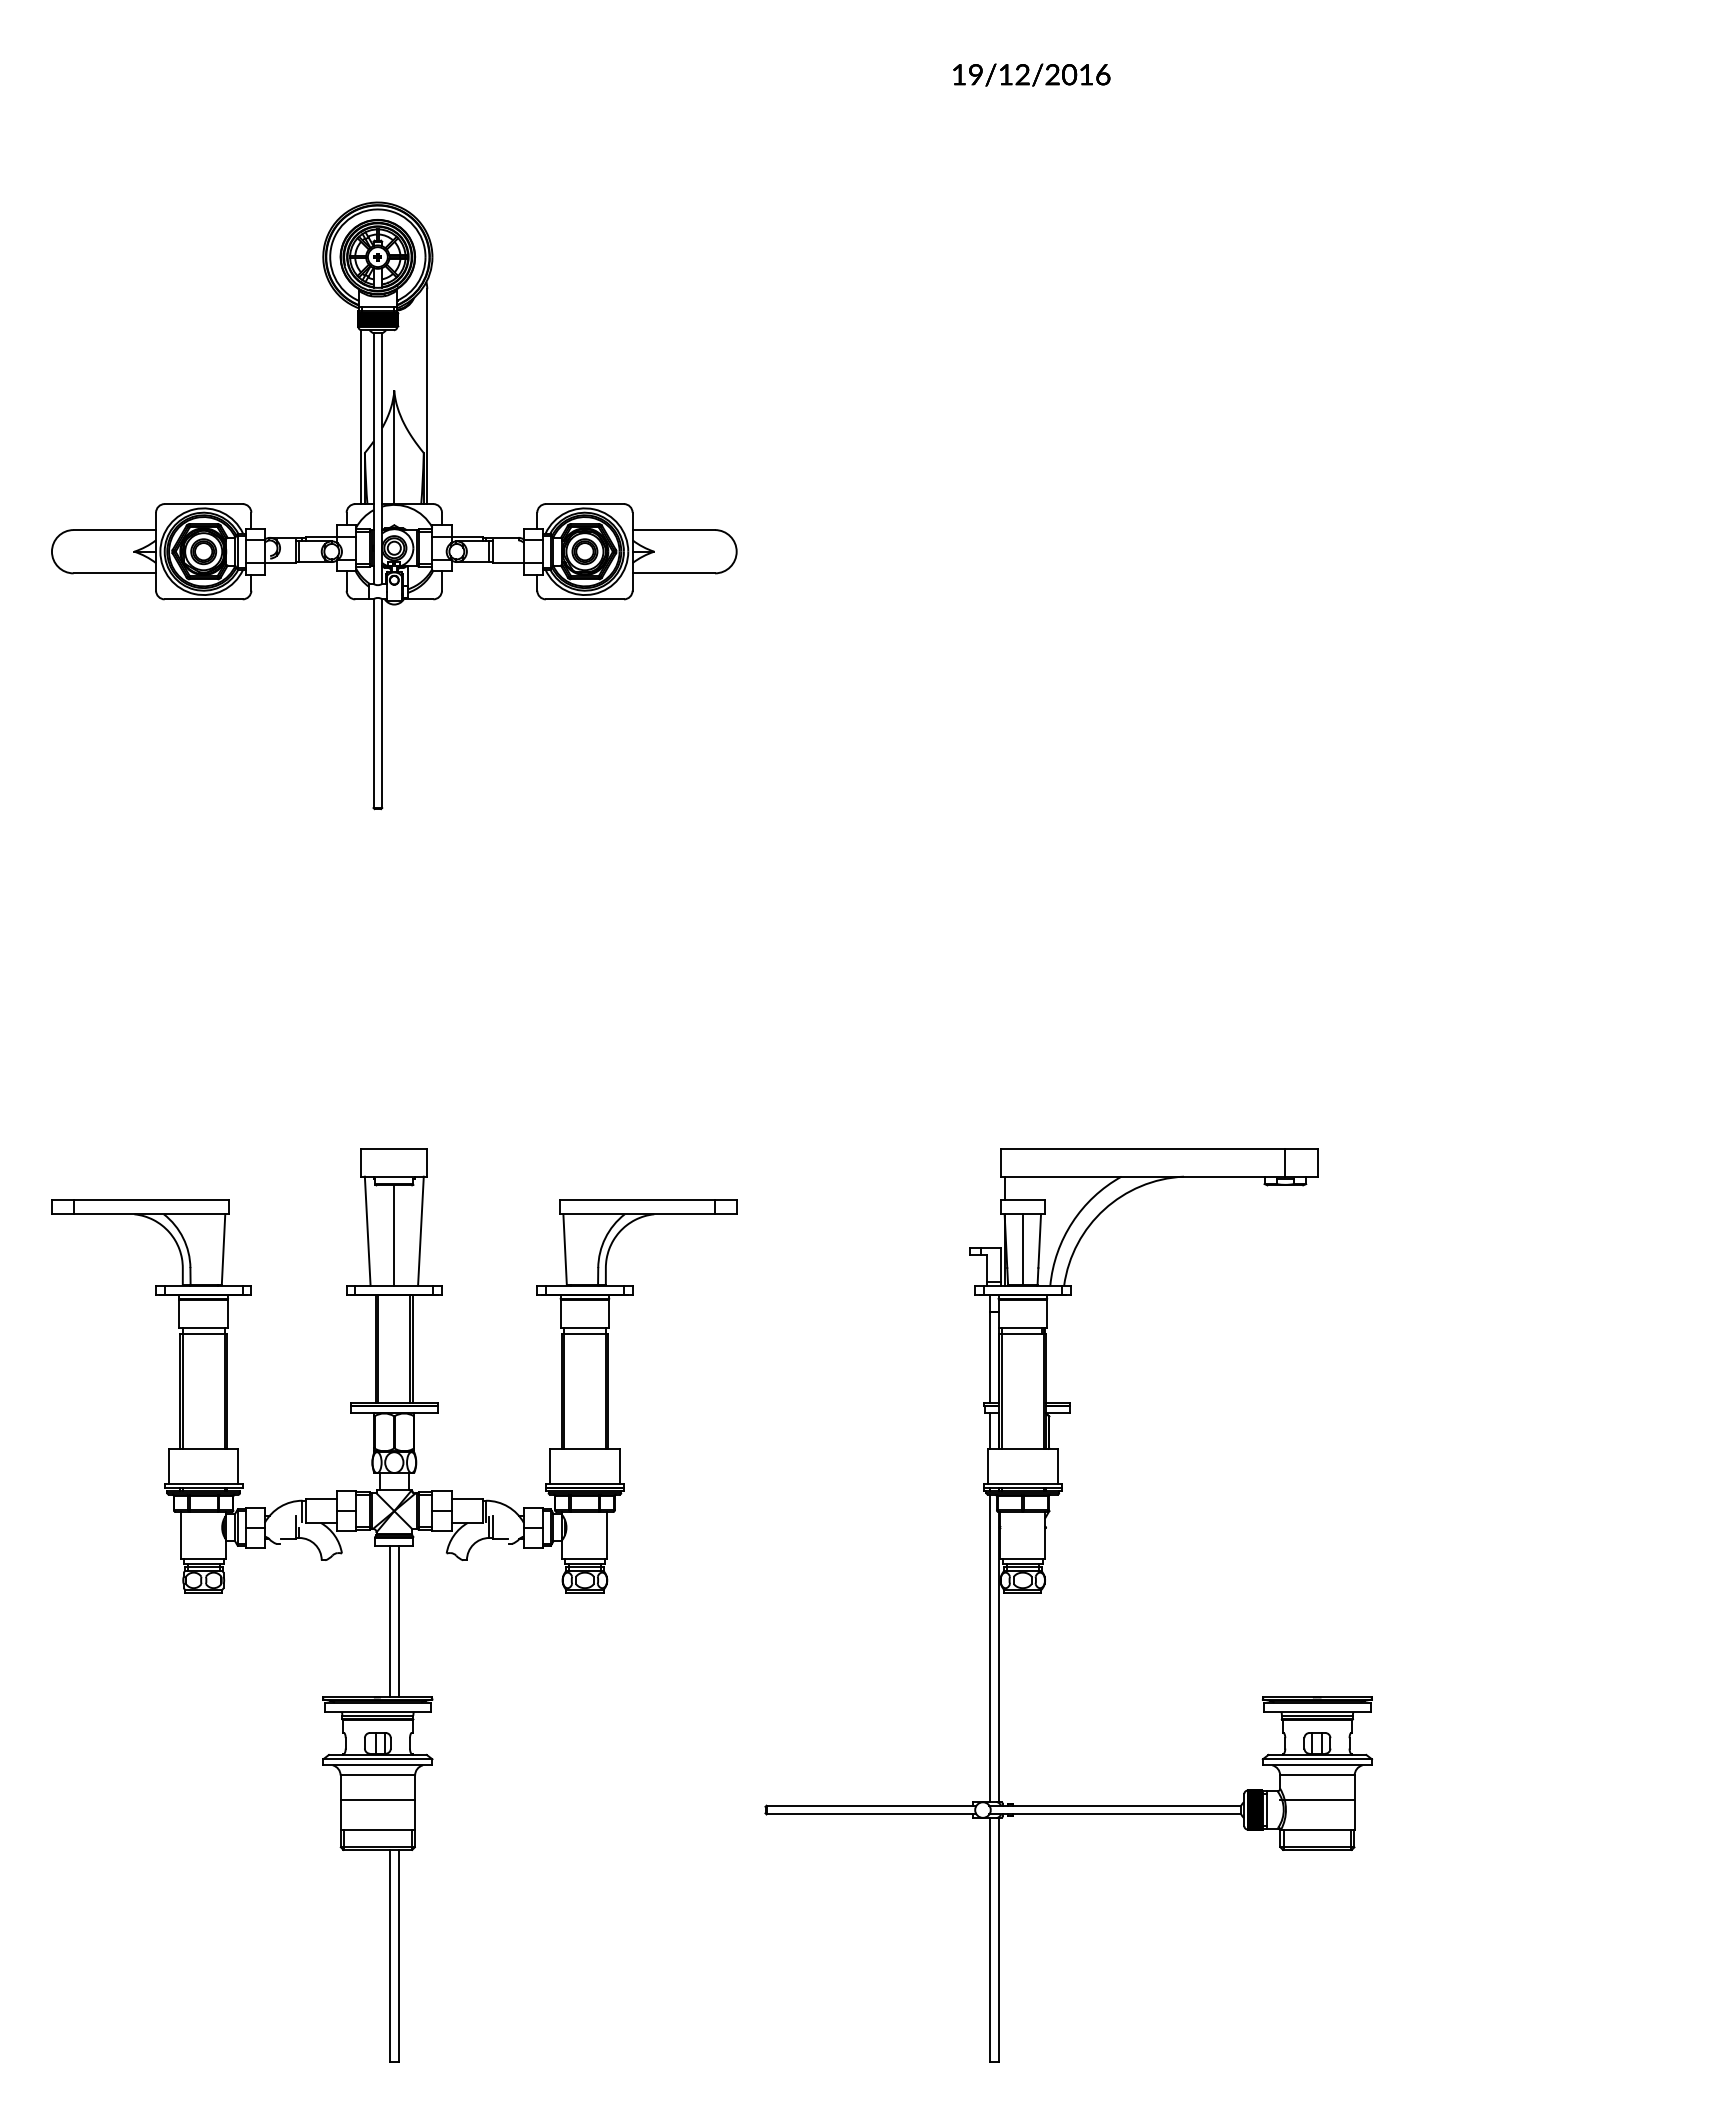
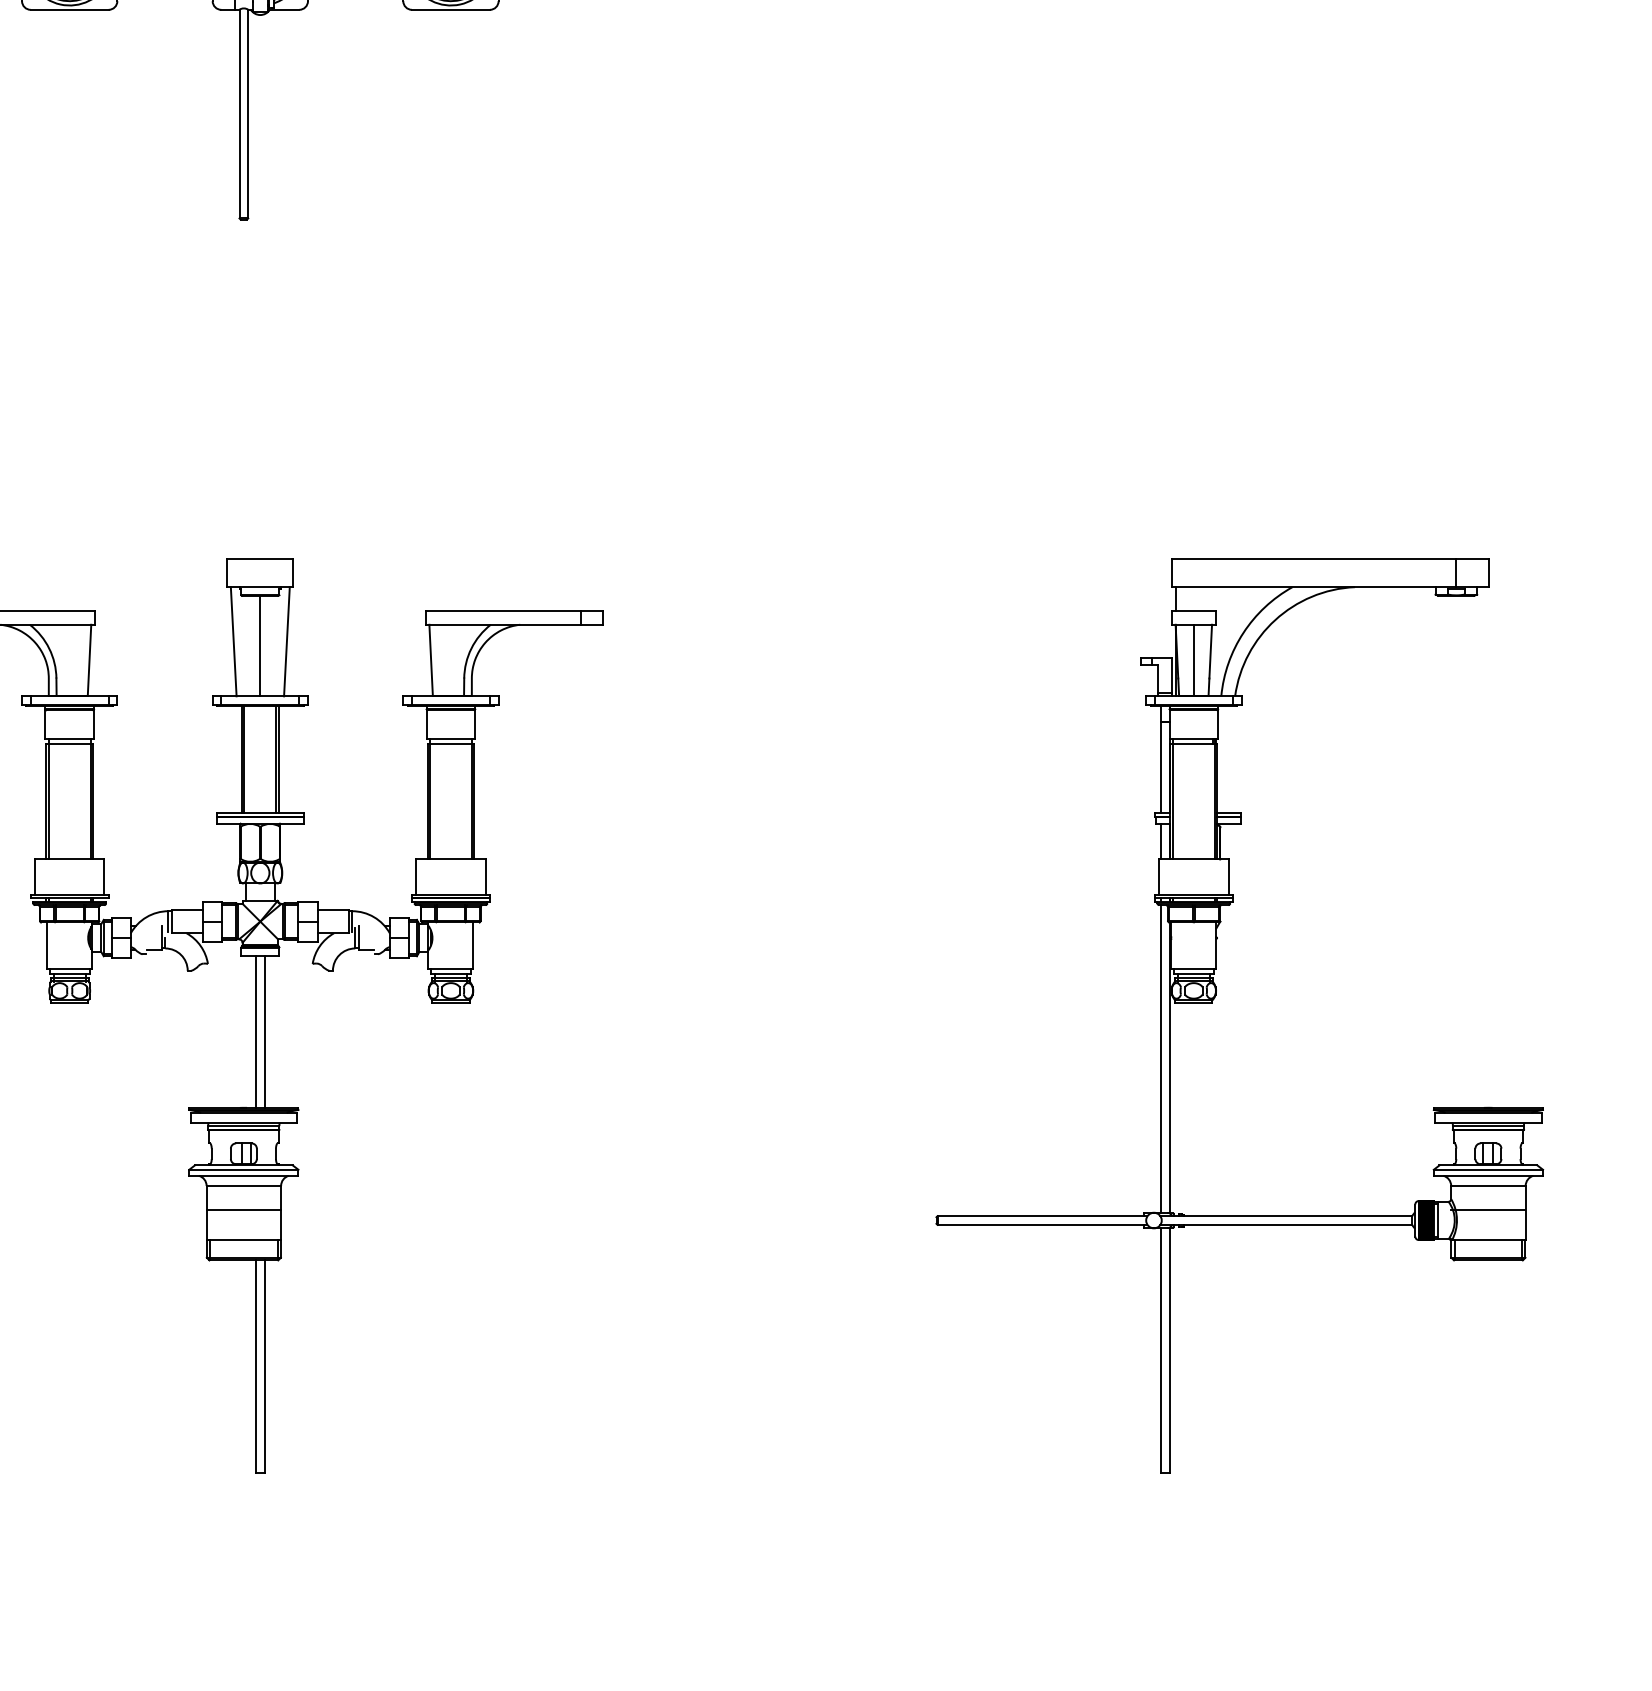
part: (1041, 1593) -> (1212, 1003), moved

